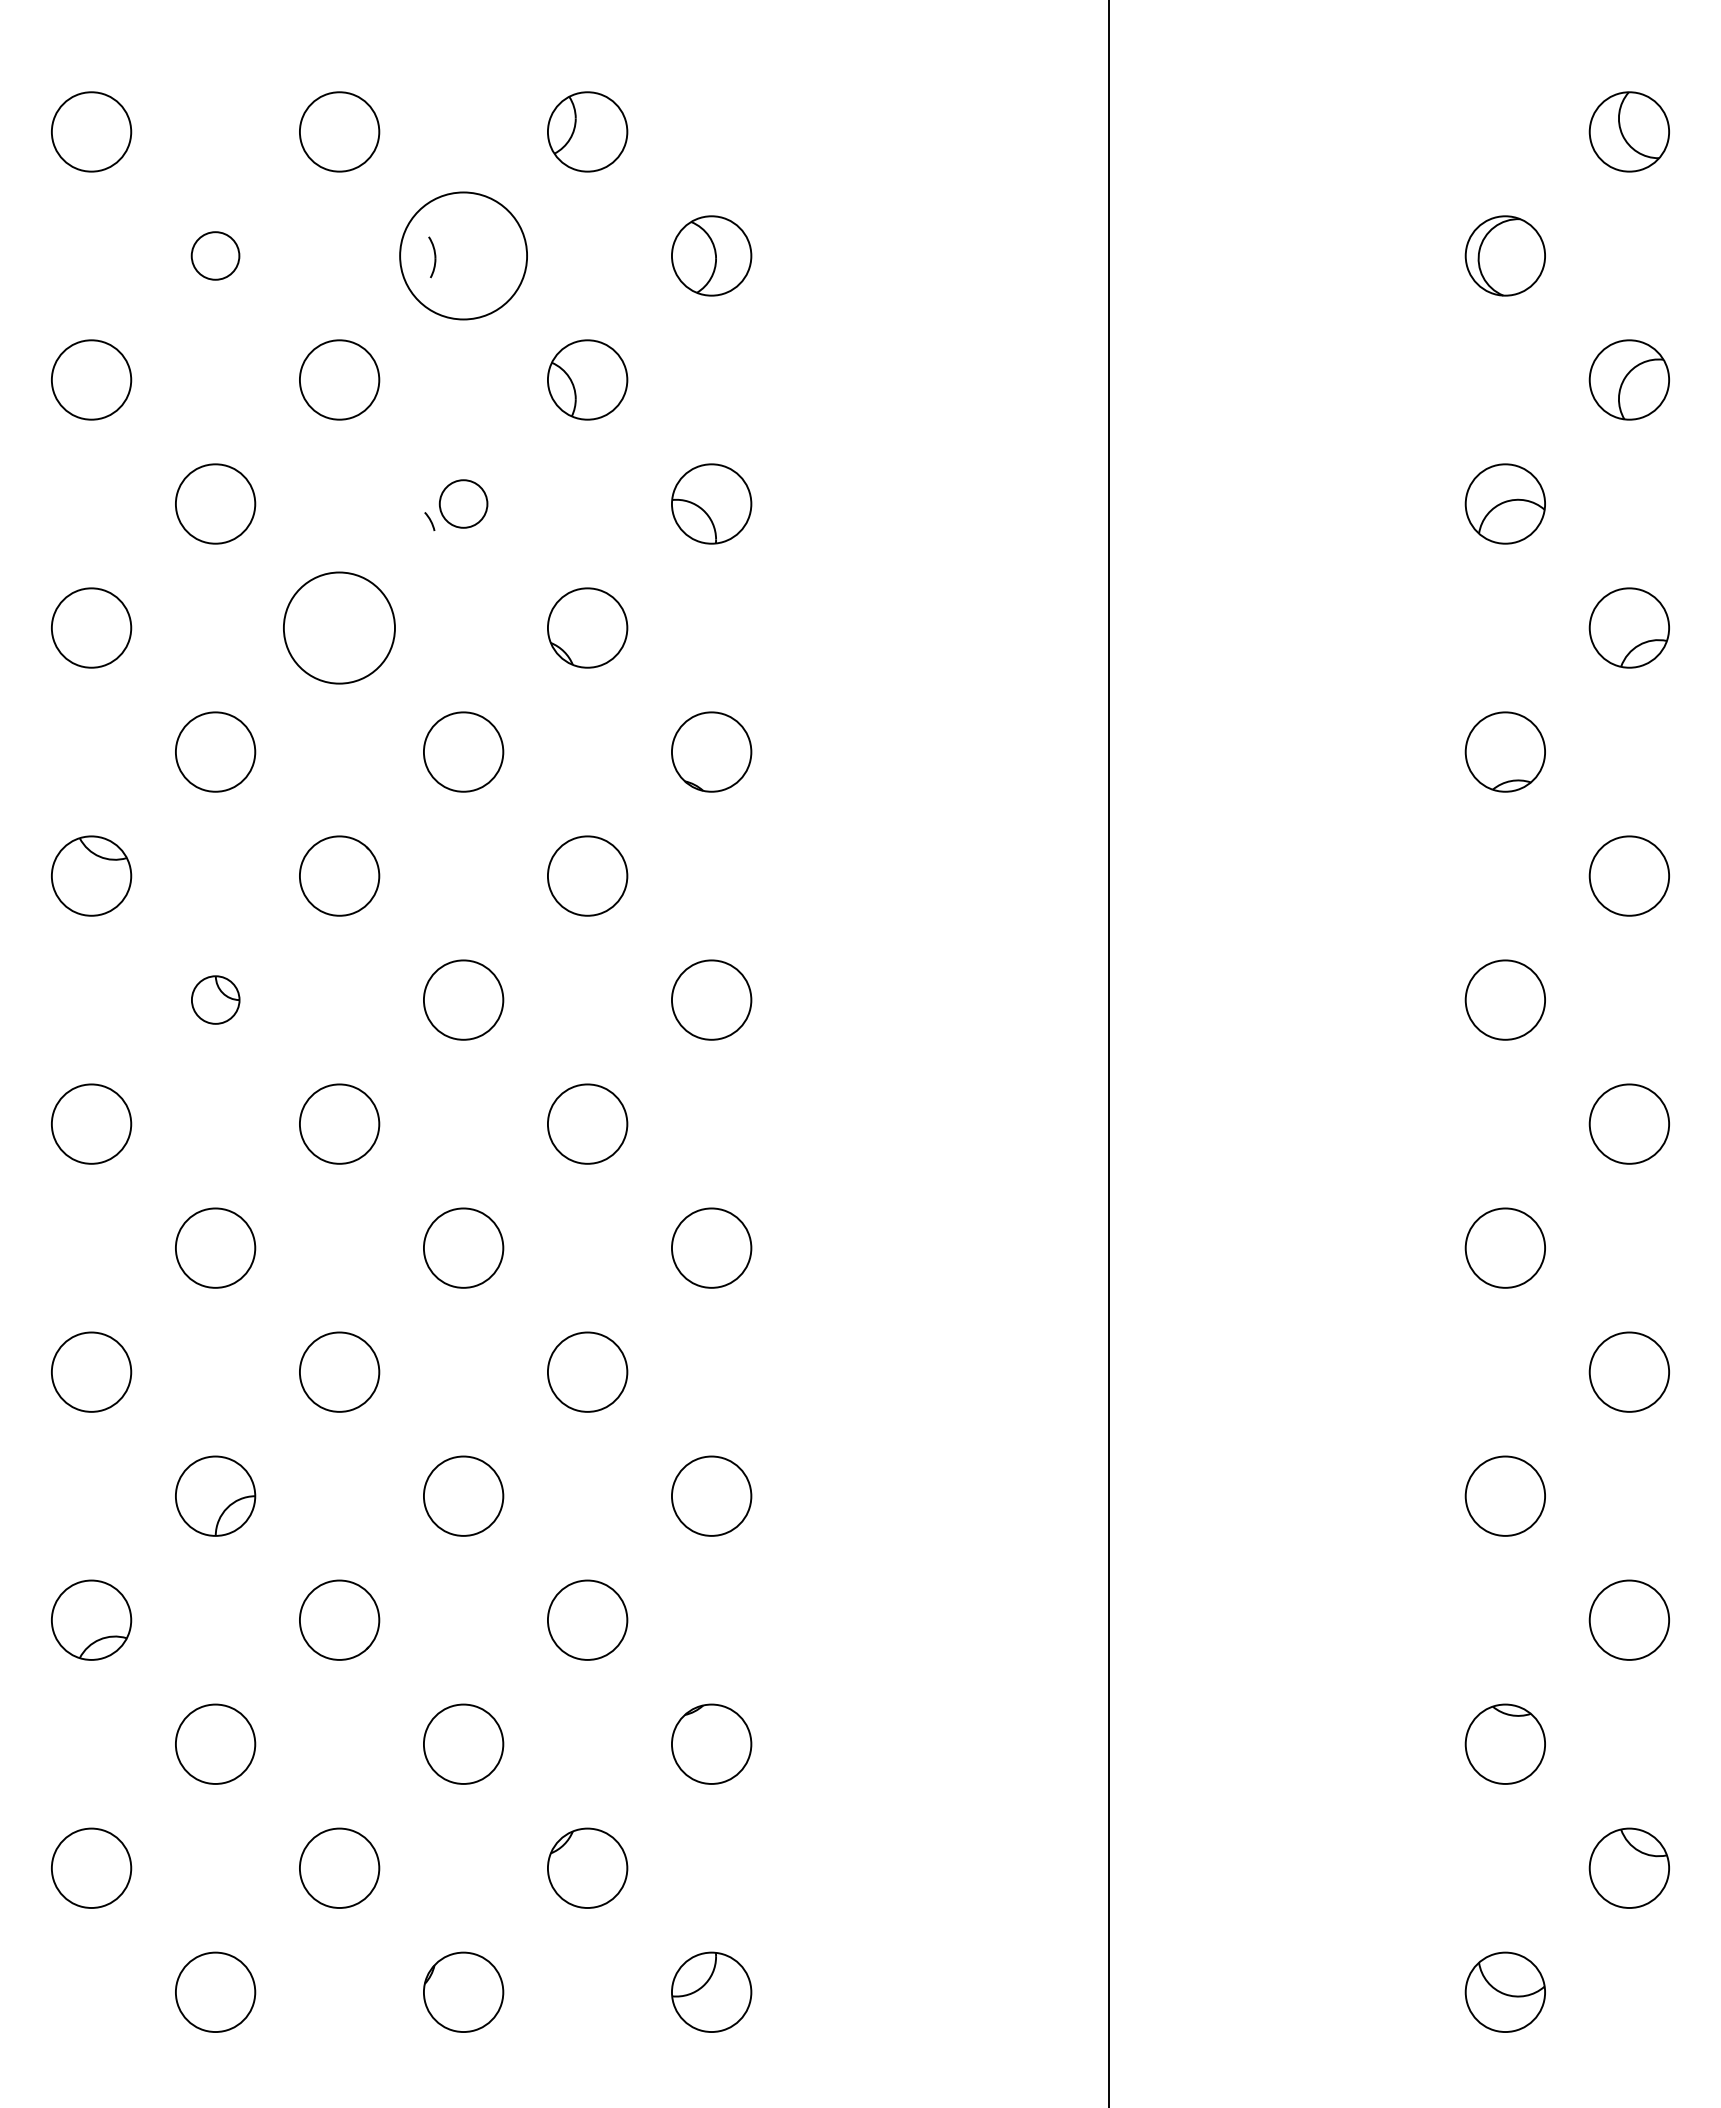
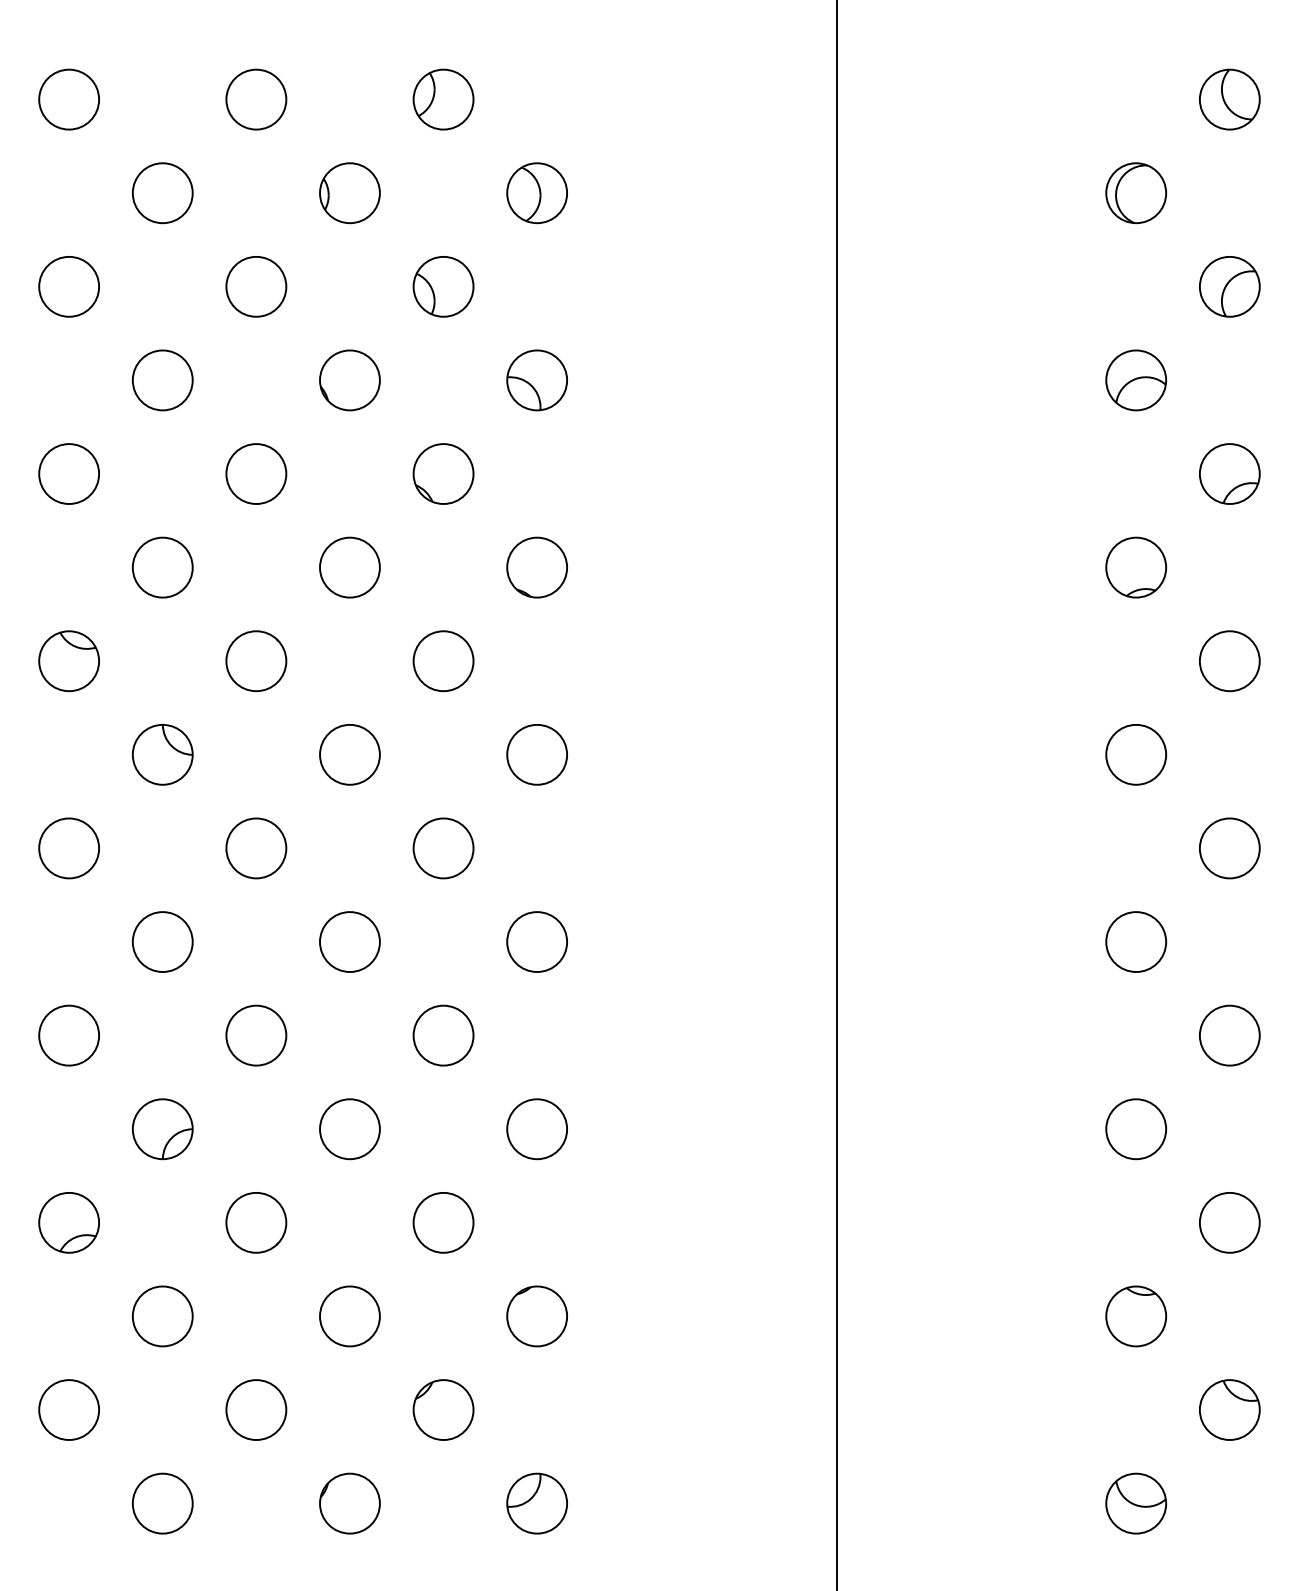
circle: (215, 255) -> (162, 192), size x1.67
circle: (463, 255) -> (349, 192), size x0.62
circle: (463, 503) -> (349, 380), size x1.67
circle: (339, 627) -> (256, 473), size x0.71
part: (215, 999) -> (162, 754), size x1.67

